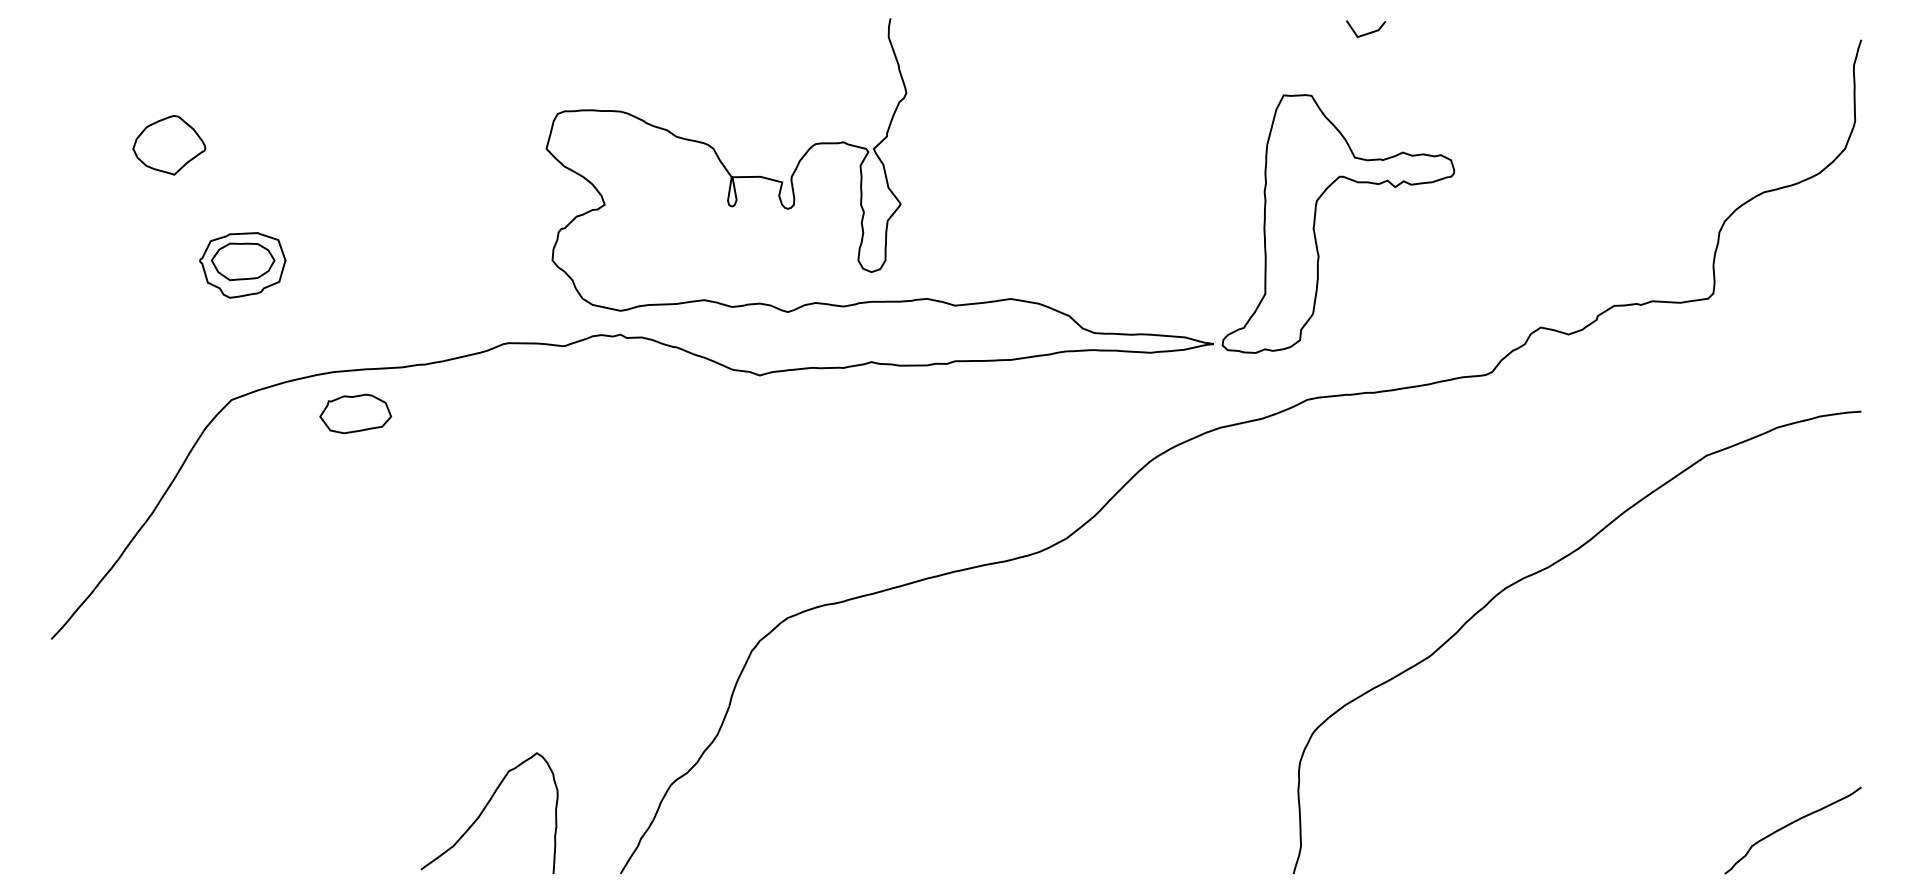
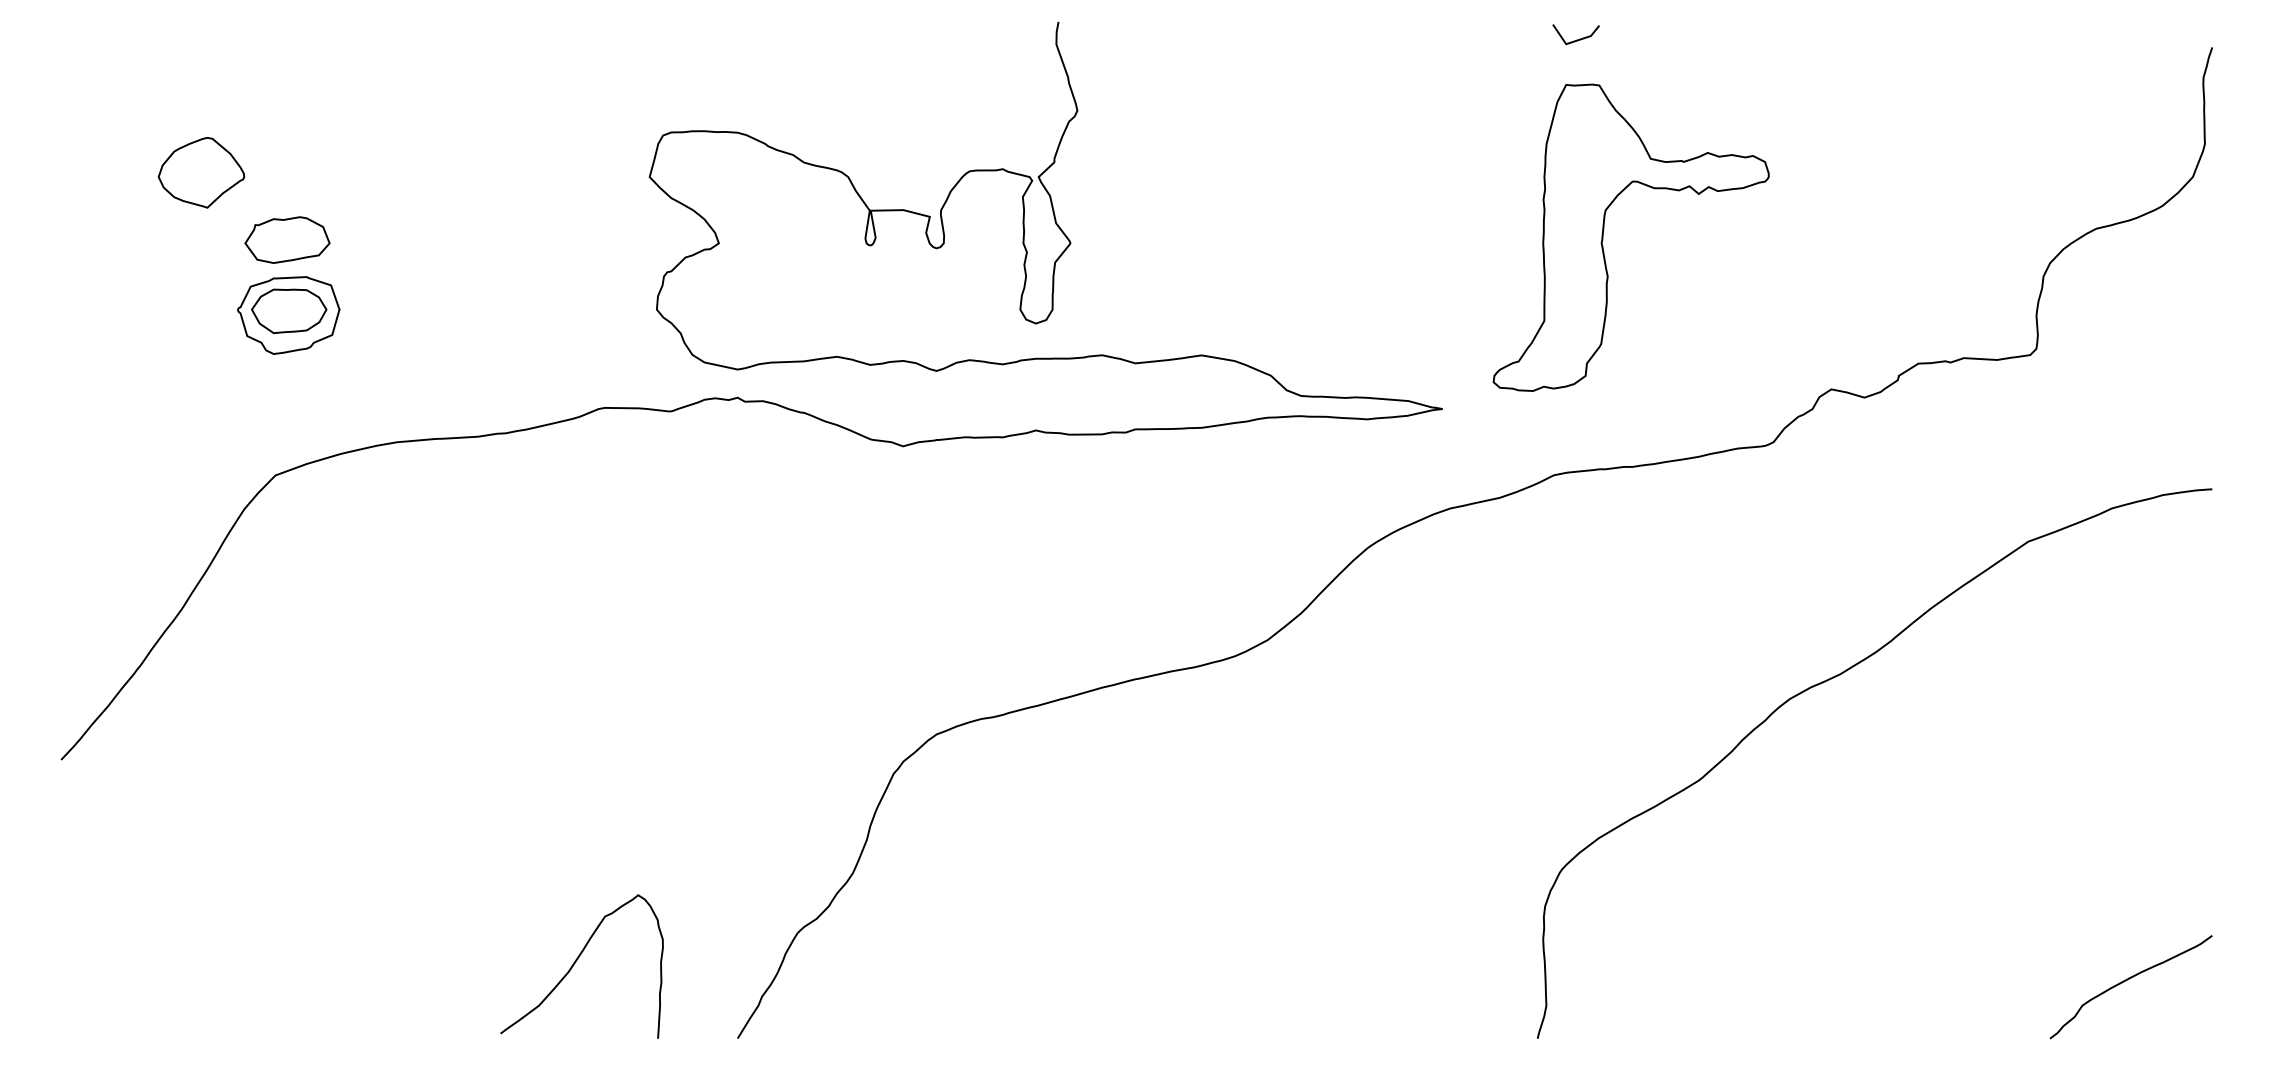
line: (1367, 32) -> (1577, 38), moved
part: (1315, 223) -> (1603, 237), moved
part: (355, 413) -> (287, 239), moved

